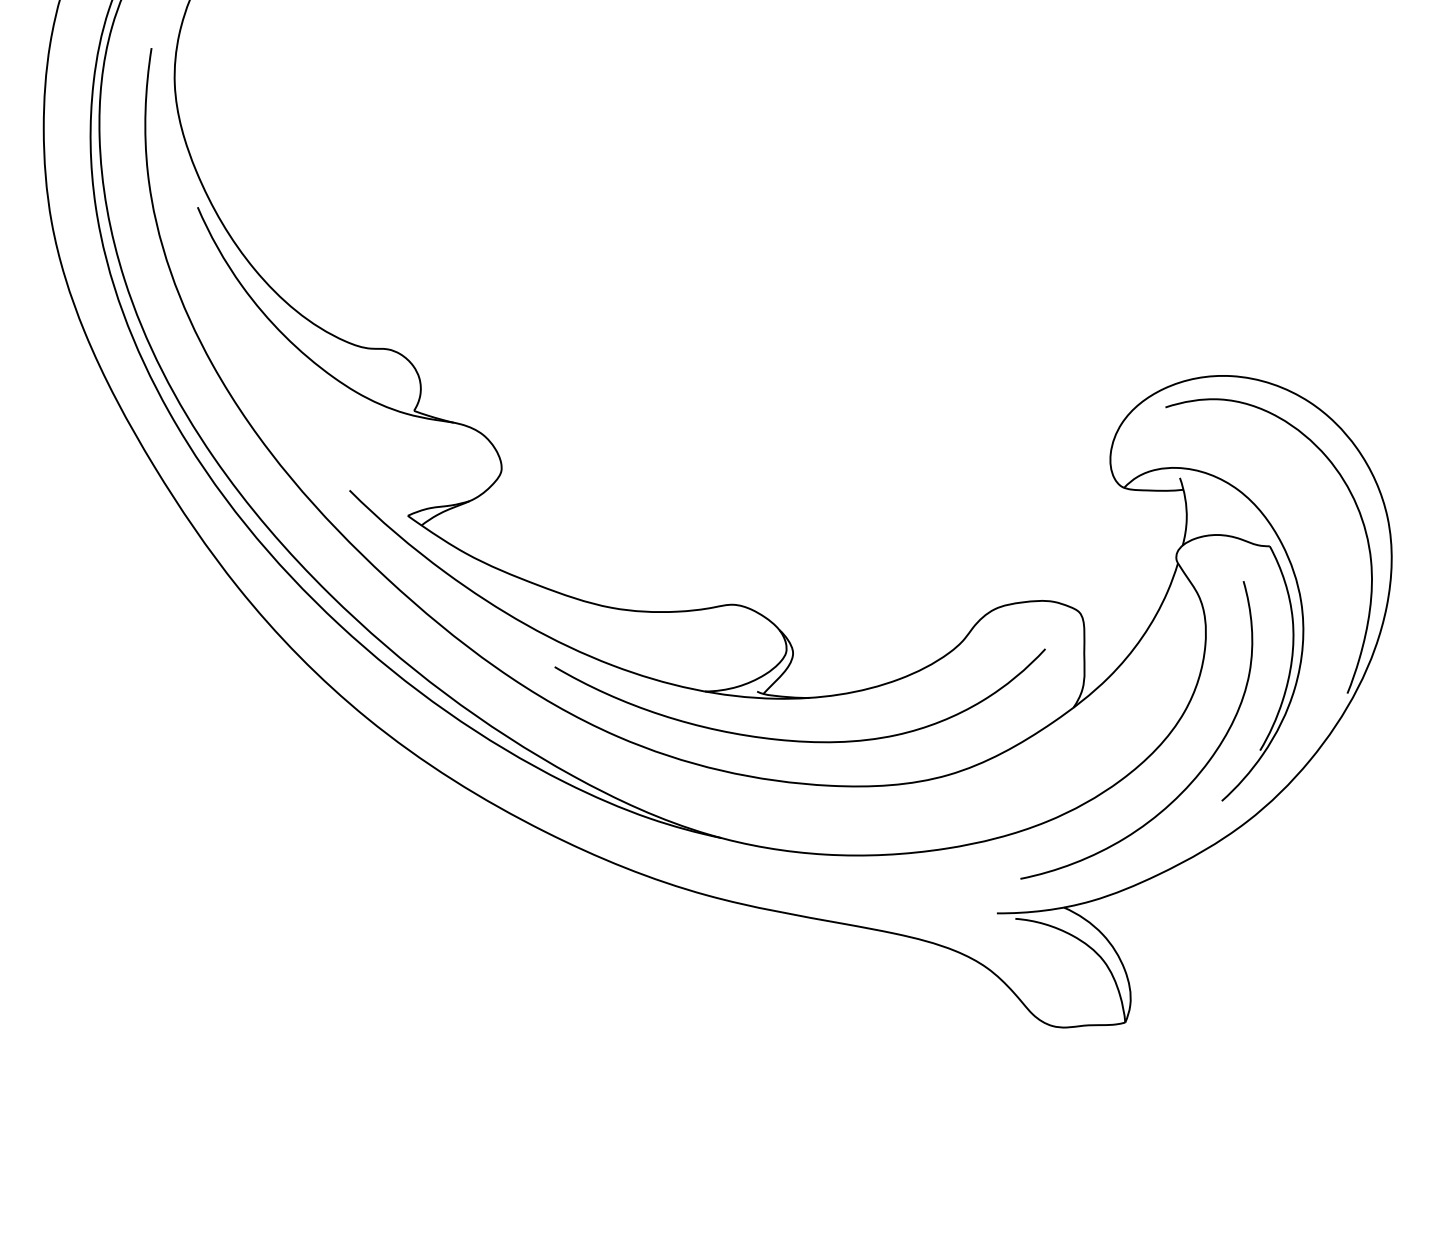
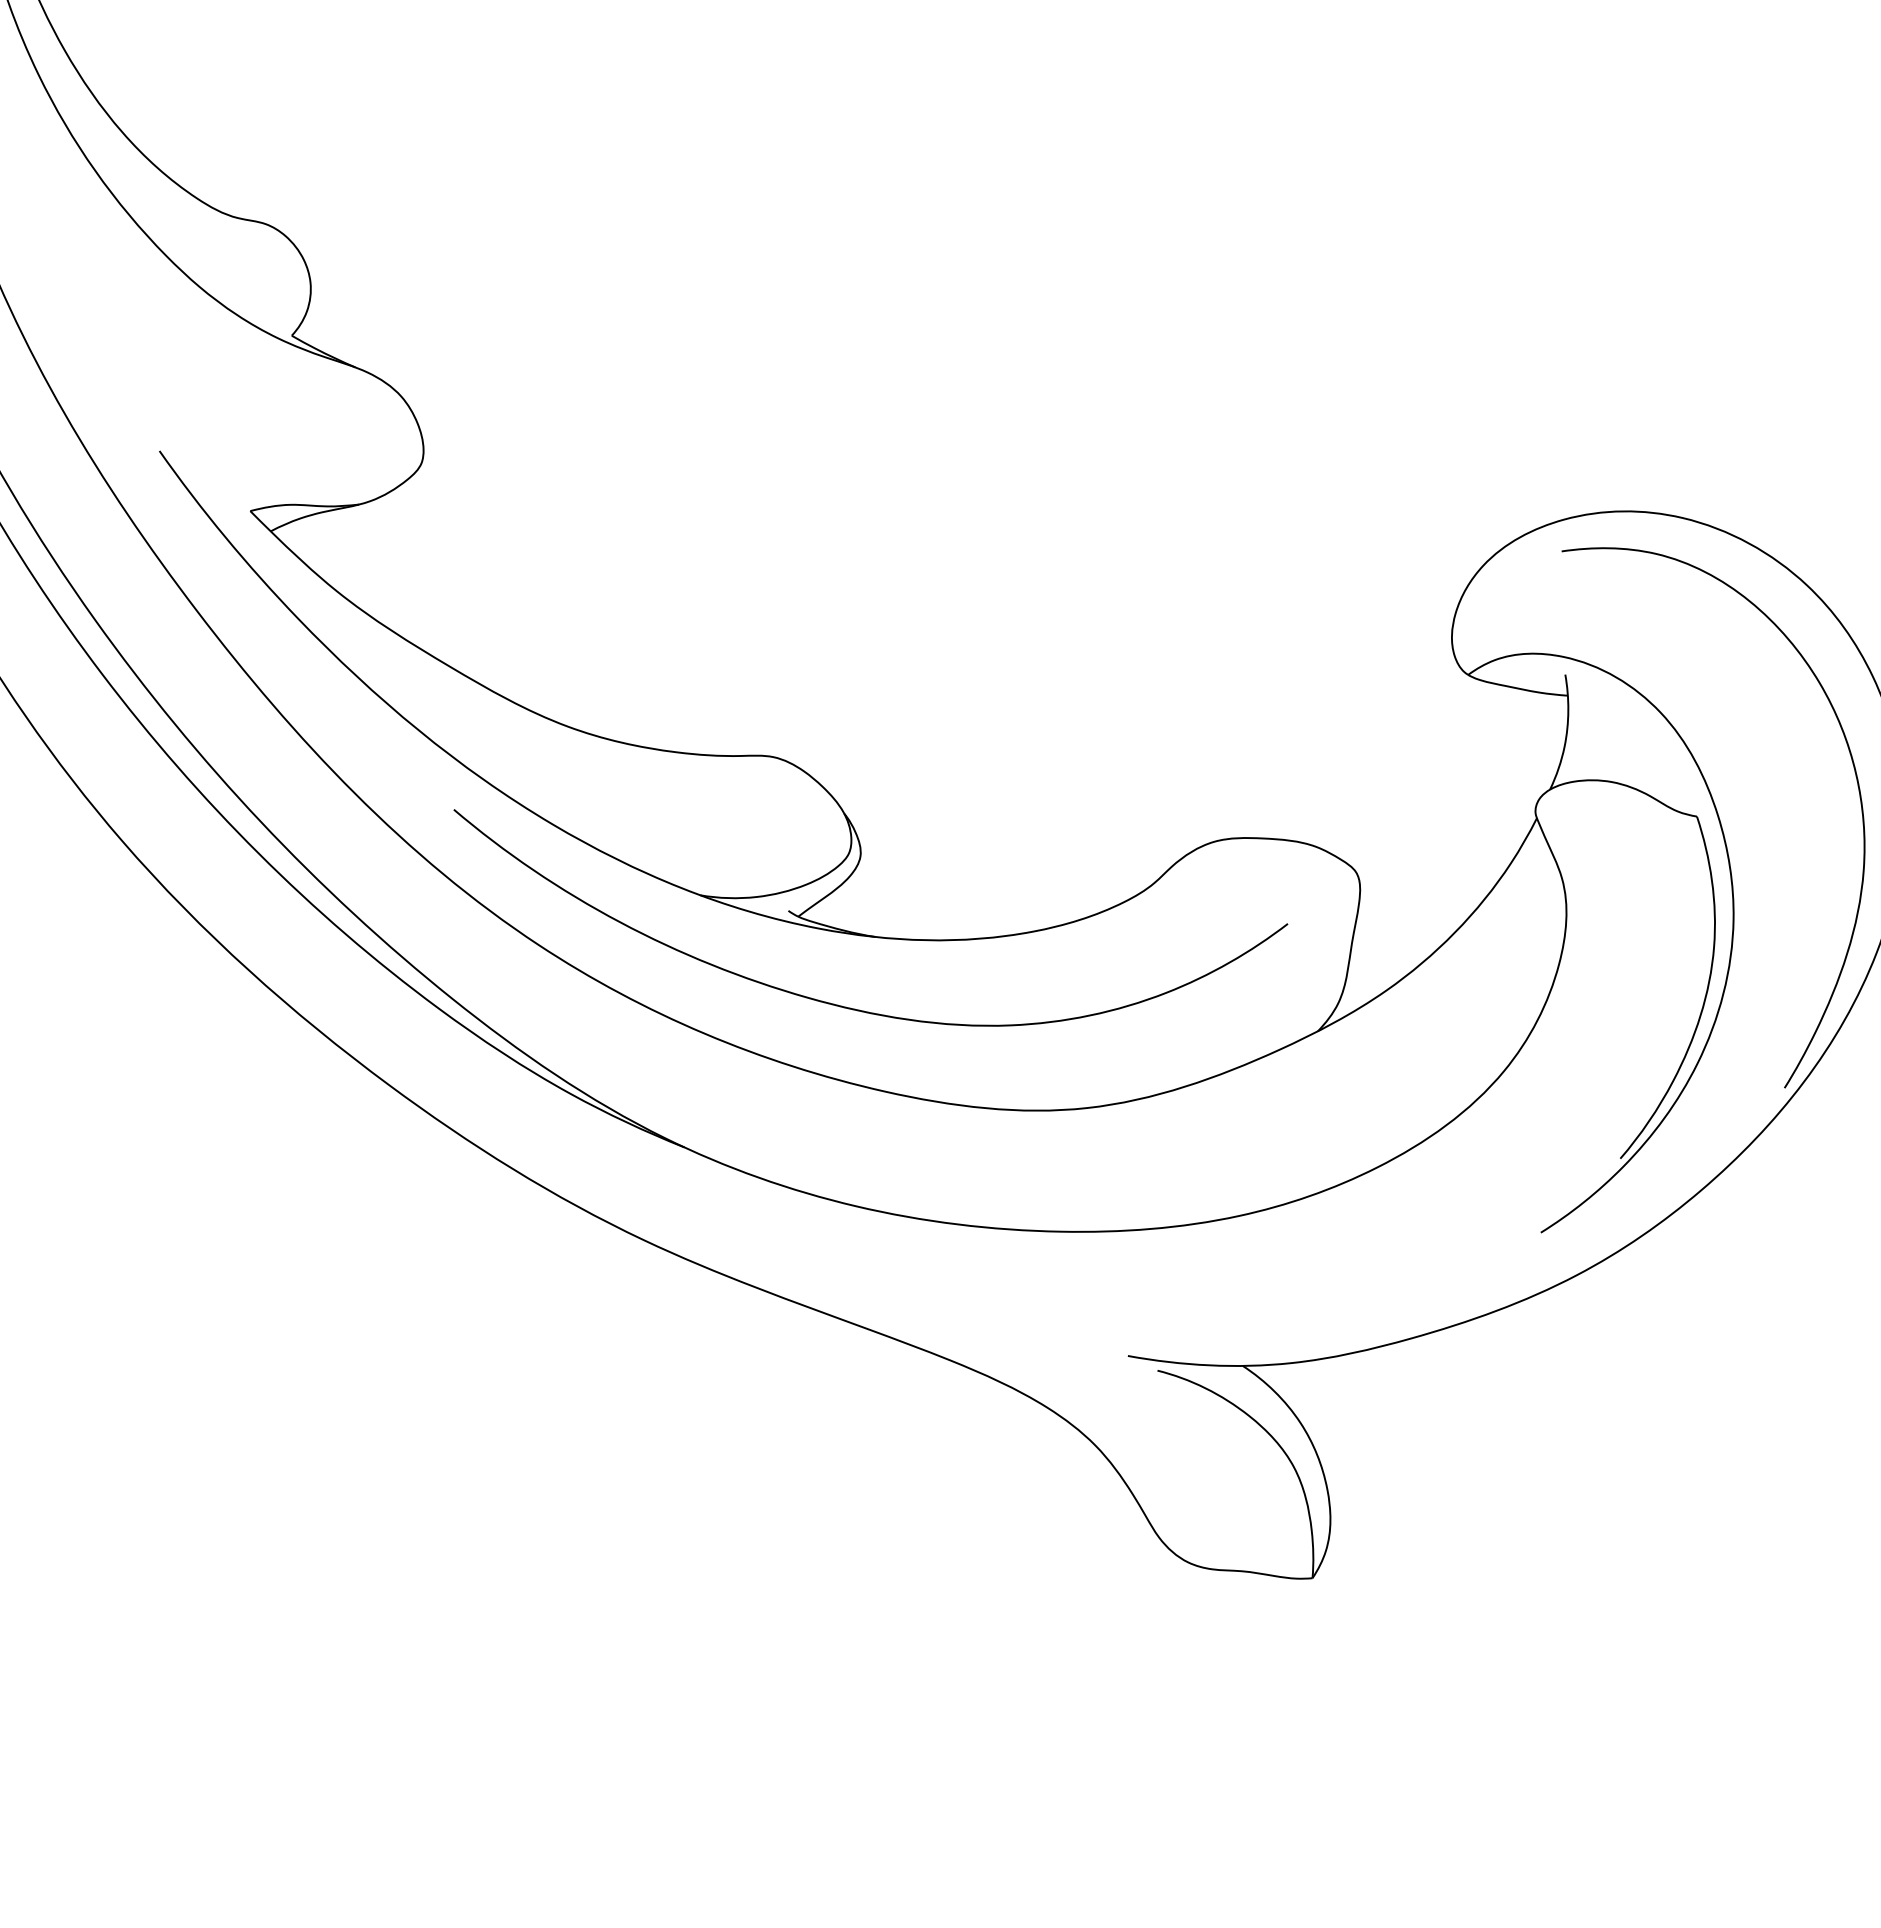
curve: (1193, 778) -> (1499, 1186), removed

